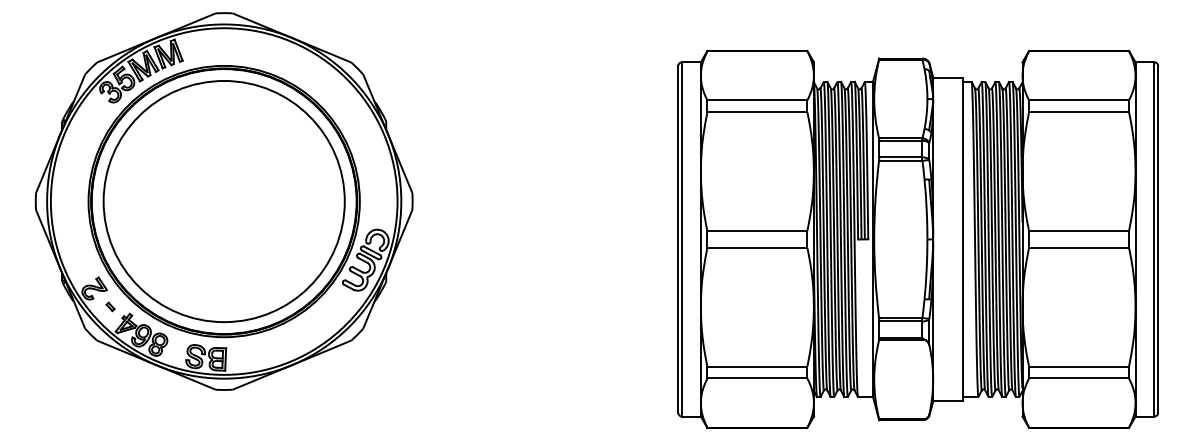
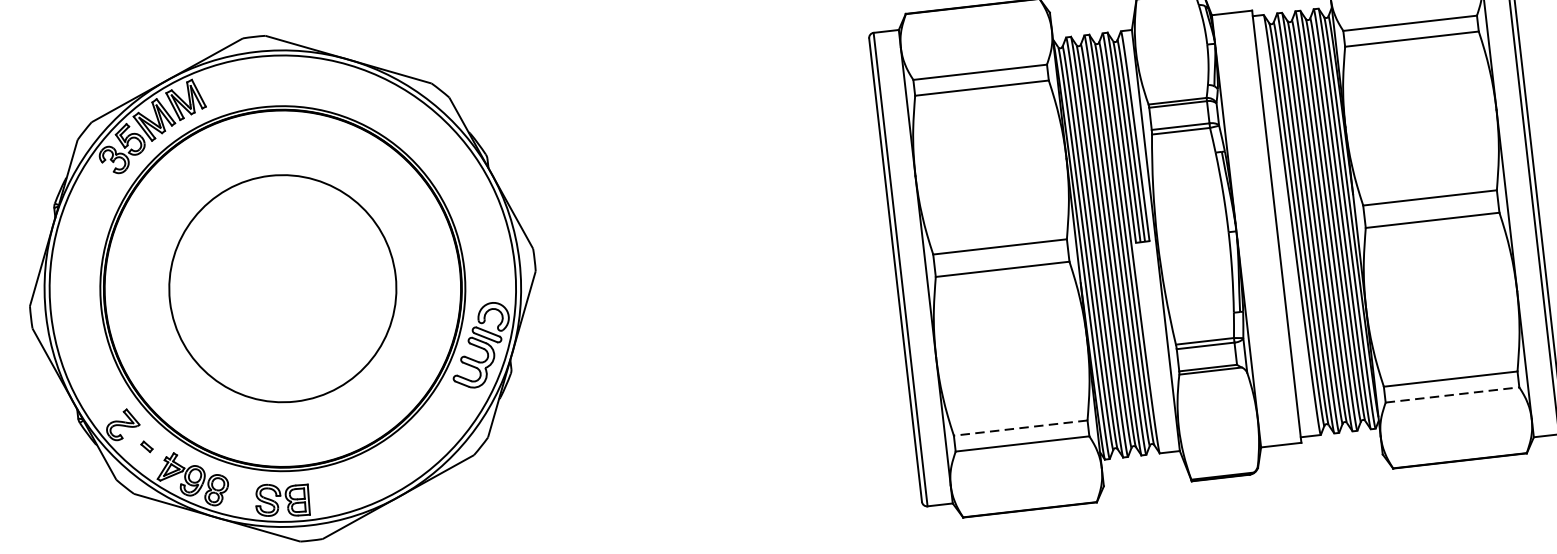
circle: (223, 201) -> (281, 288), size x0.7
line: (757, 366) -> (1020, 427), solid -> dashed
line: (1079, 378) -> (1453, 394), solid -> dashed

